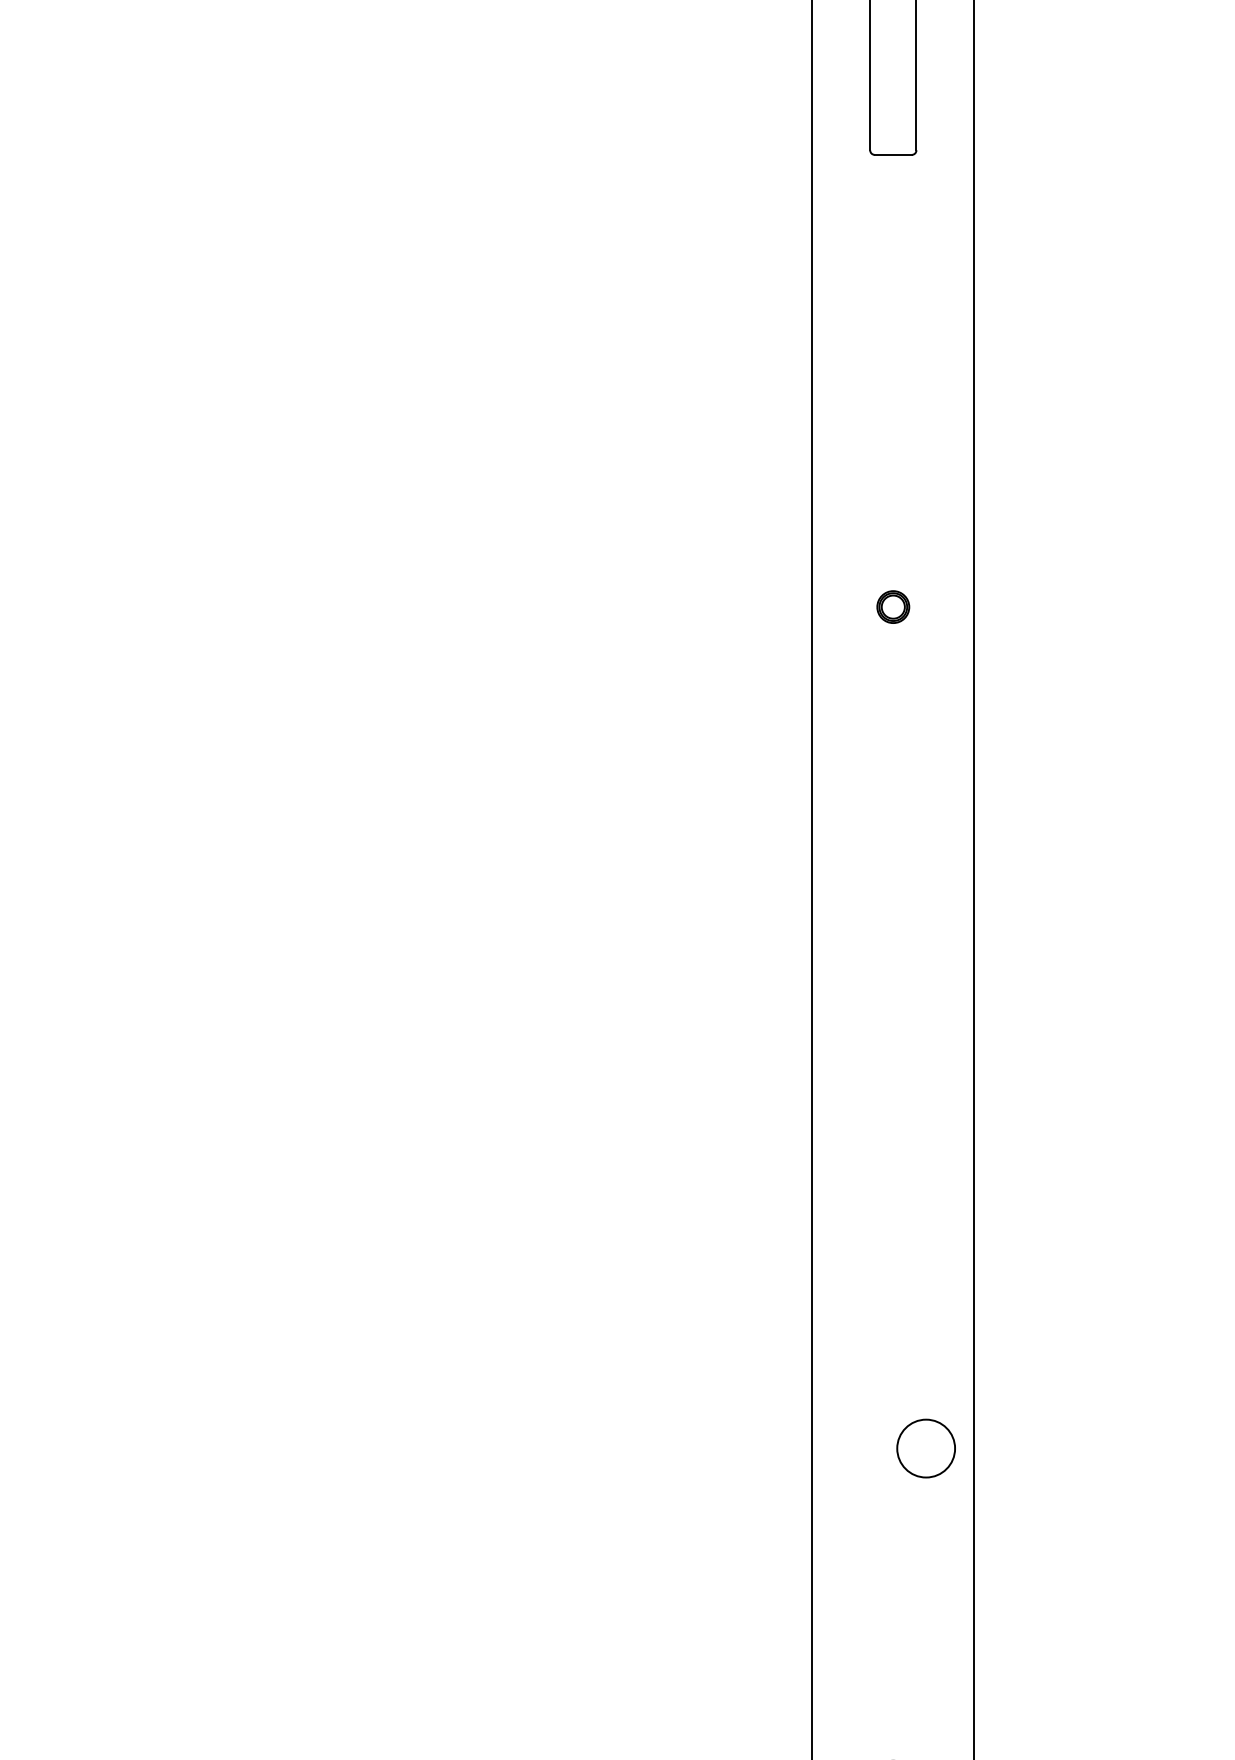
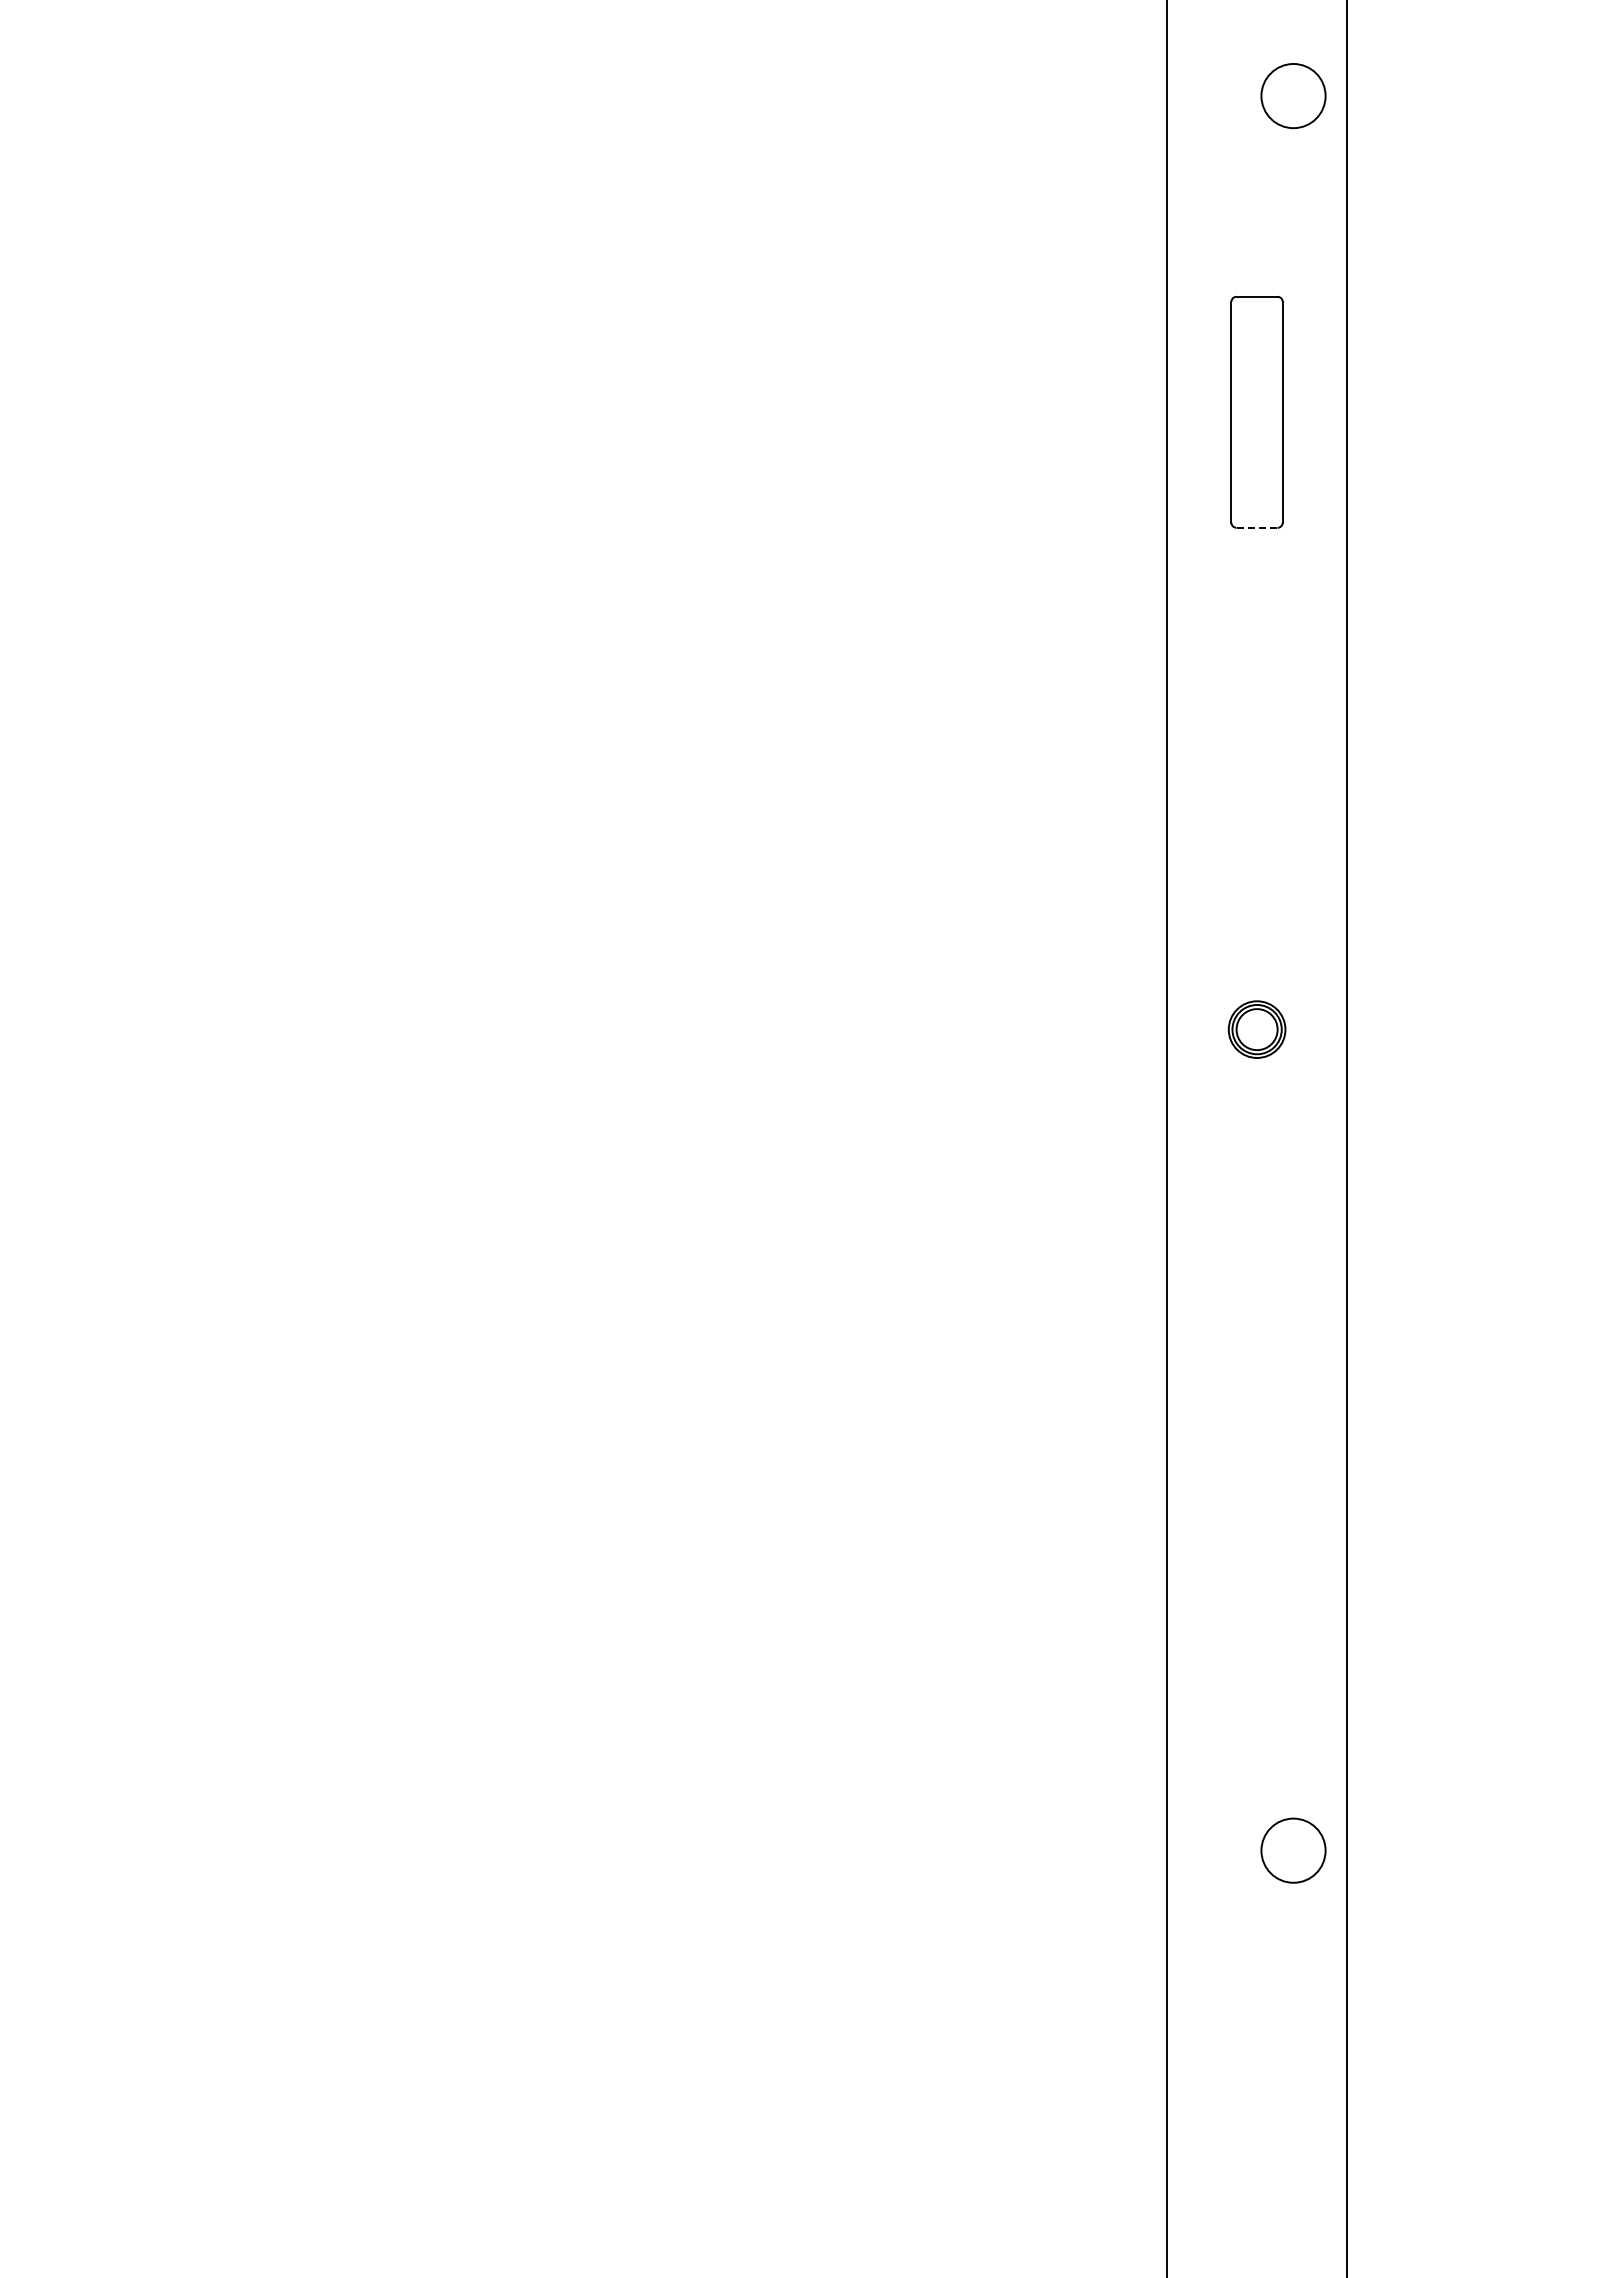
line: (893, 154) -> (1257, 527), solid -> dashed
part: (892, 606) -> (1256, 1028), size x1.6
circle: (926, 1448) -> (1293, 1850), moved

